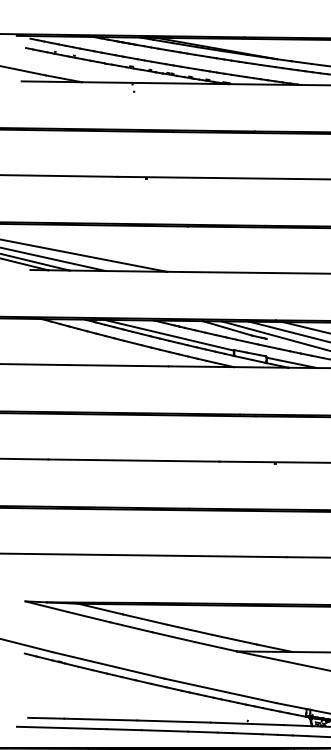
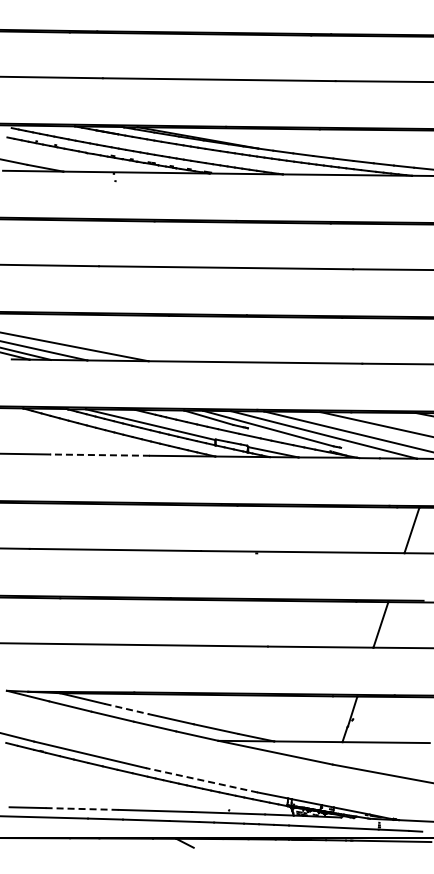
line: (119, 366) -> (100, 455), solid -> dashed
line: (145, 620) -> (126, 709), solid -> dashed
line: (220, 691) -> (201, 780), solid -> dashed
line: (101, 720) -> (82, 809), solid -> dashed

